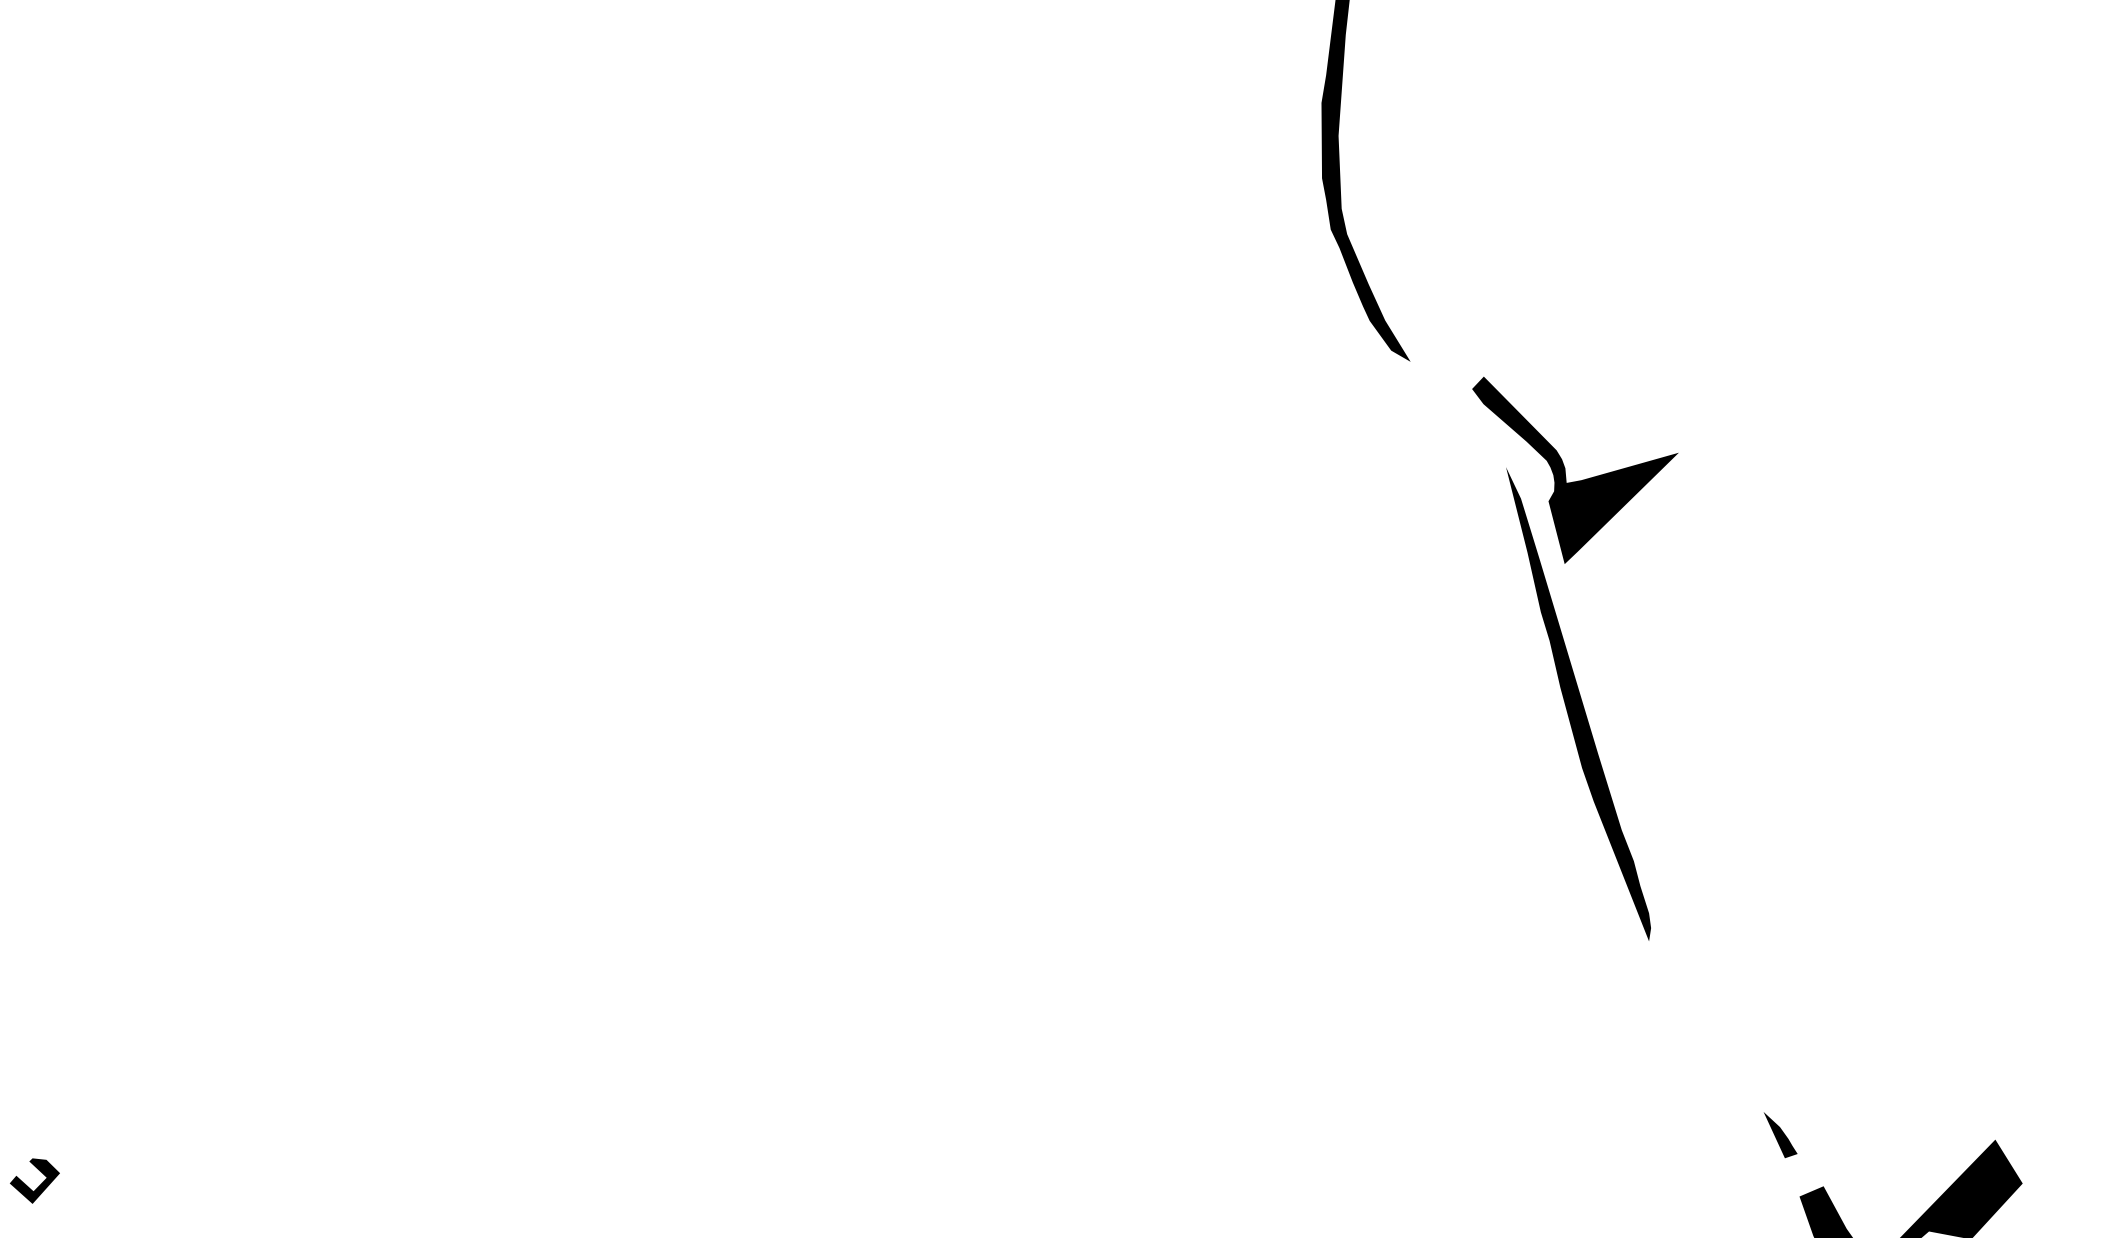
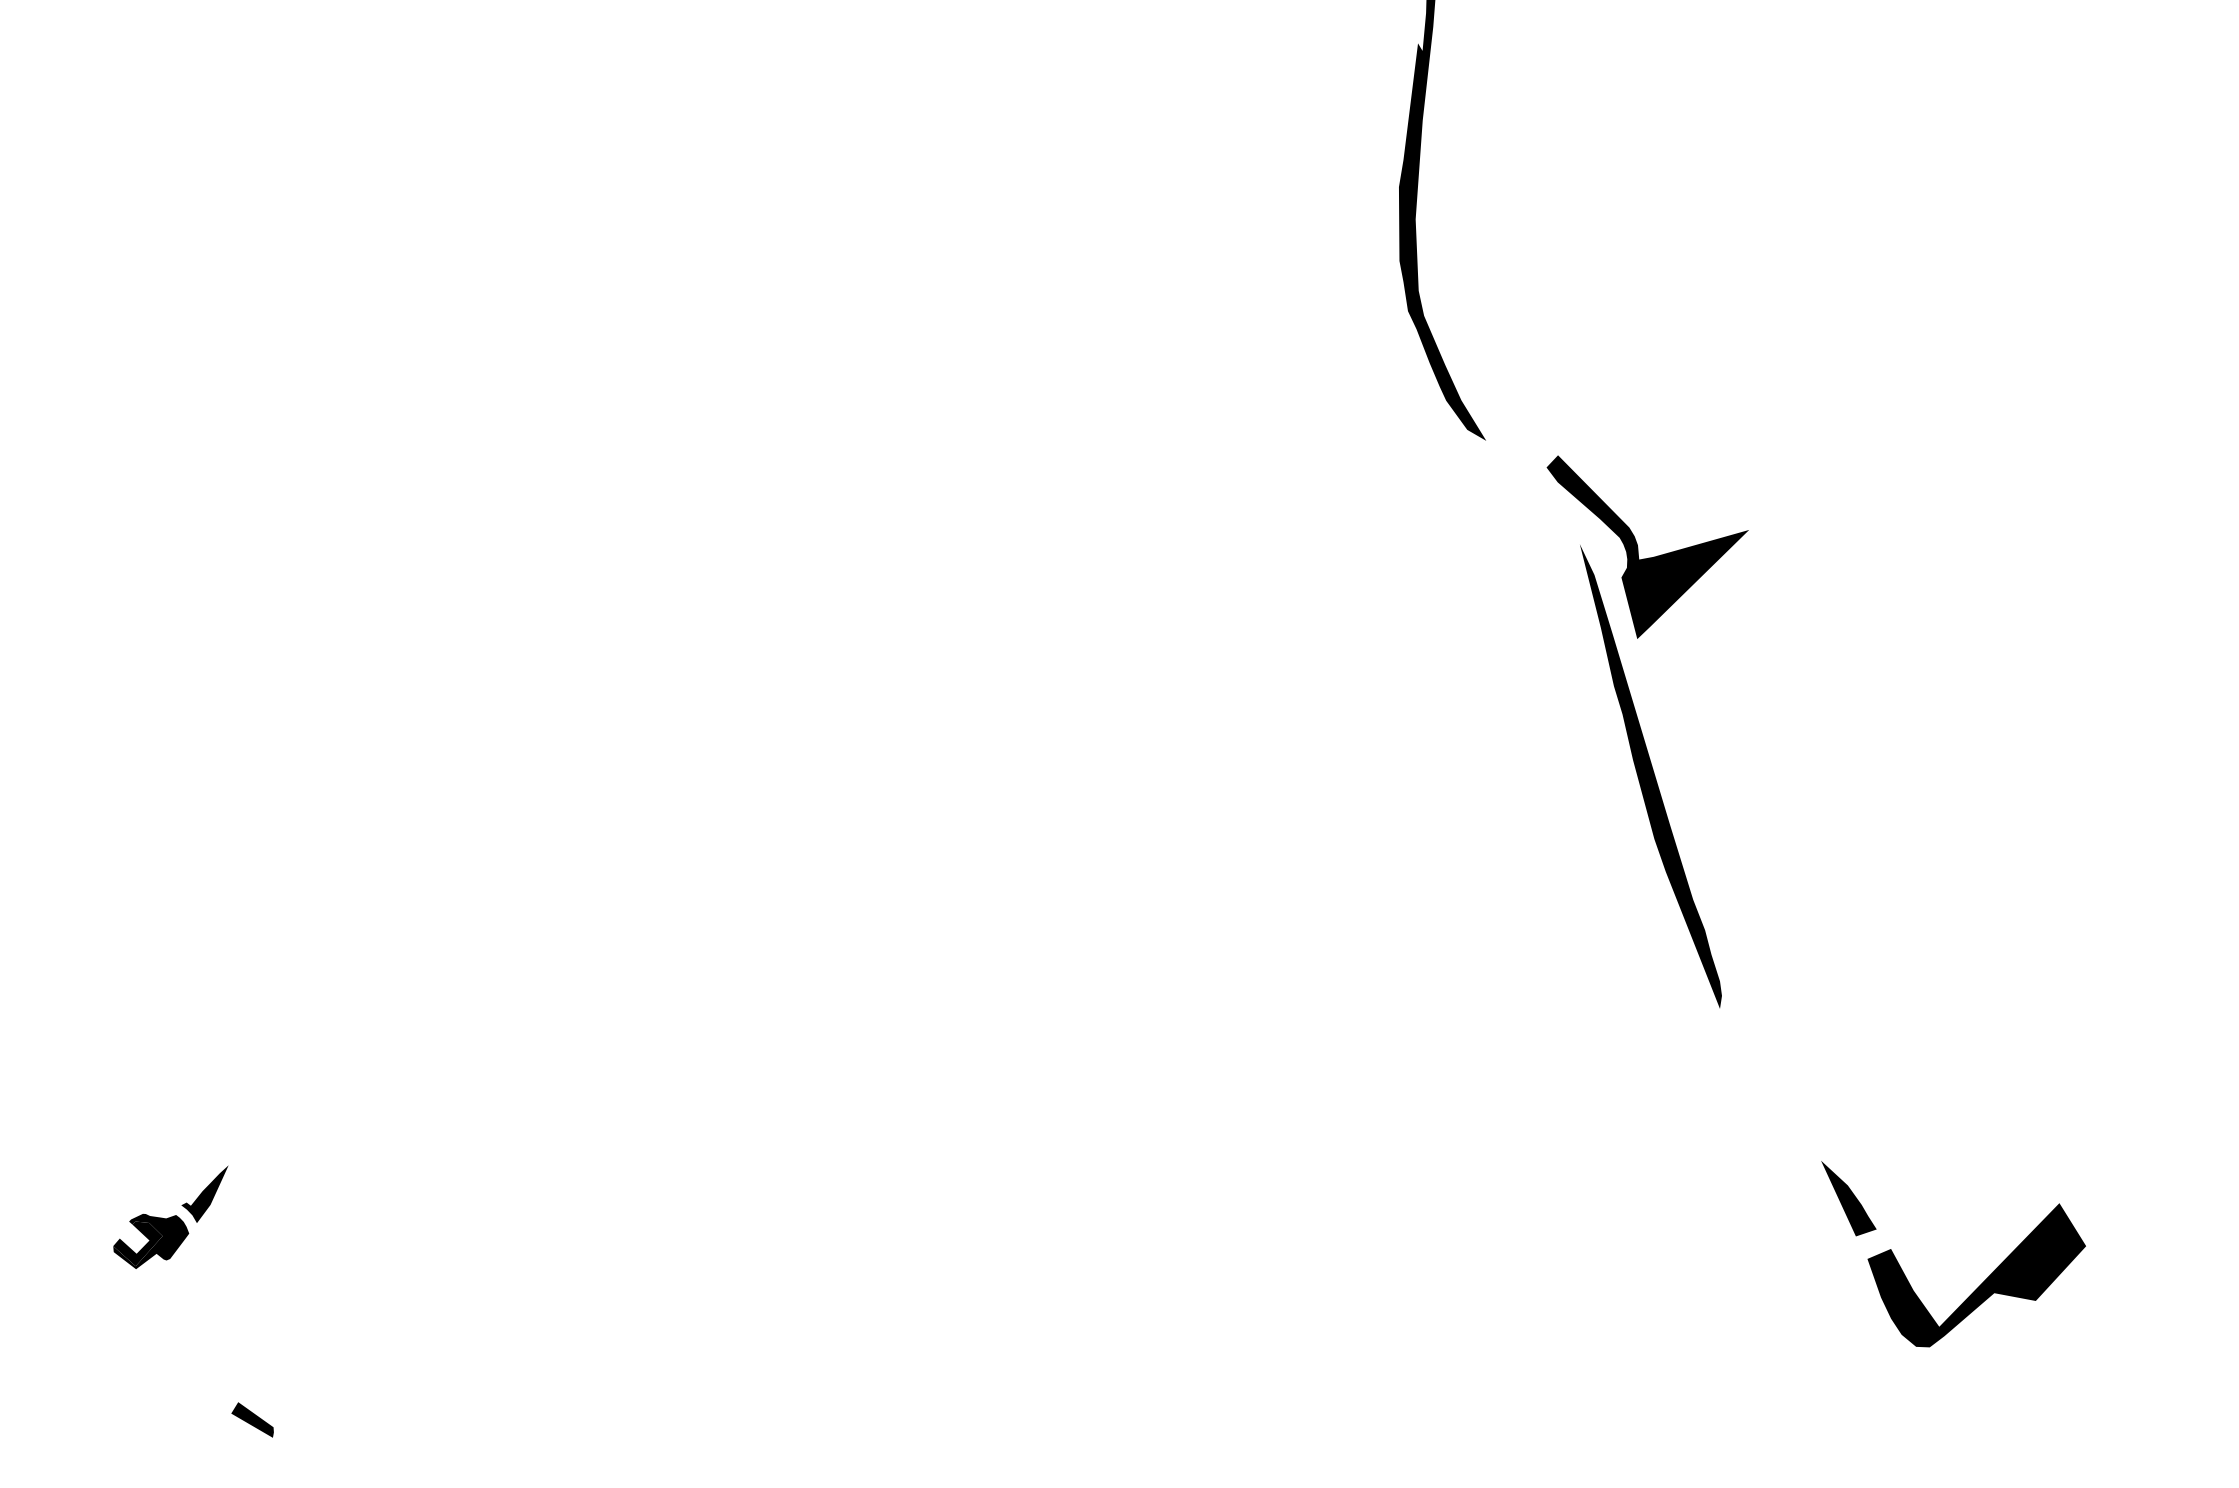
fill: (102, 1130) -> (204, 1194), added
part: (1780, 1134) -> (1848, 1198), size x1.67
fill: (48, 1178) -> (151, 1241), added

